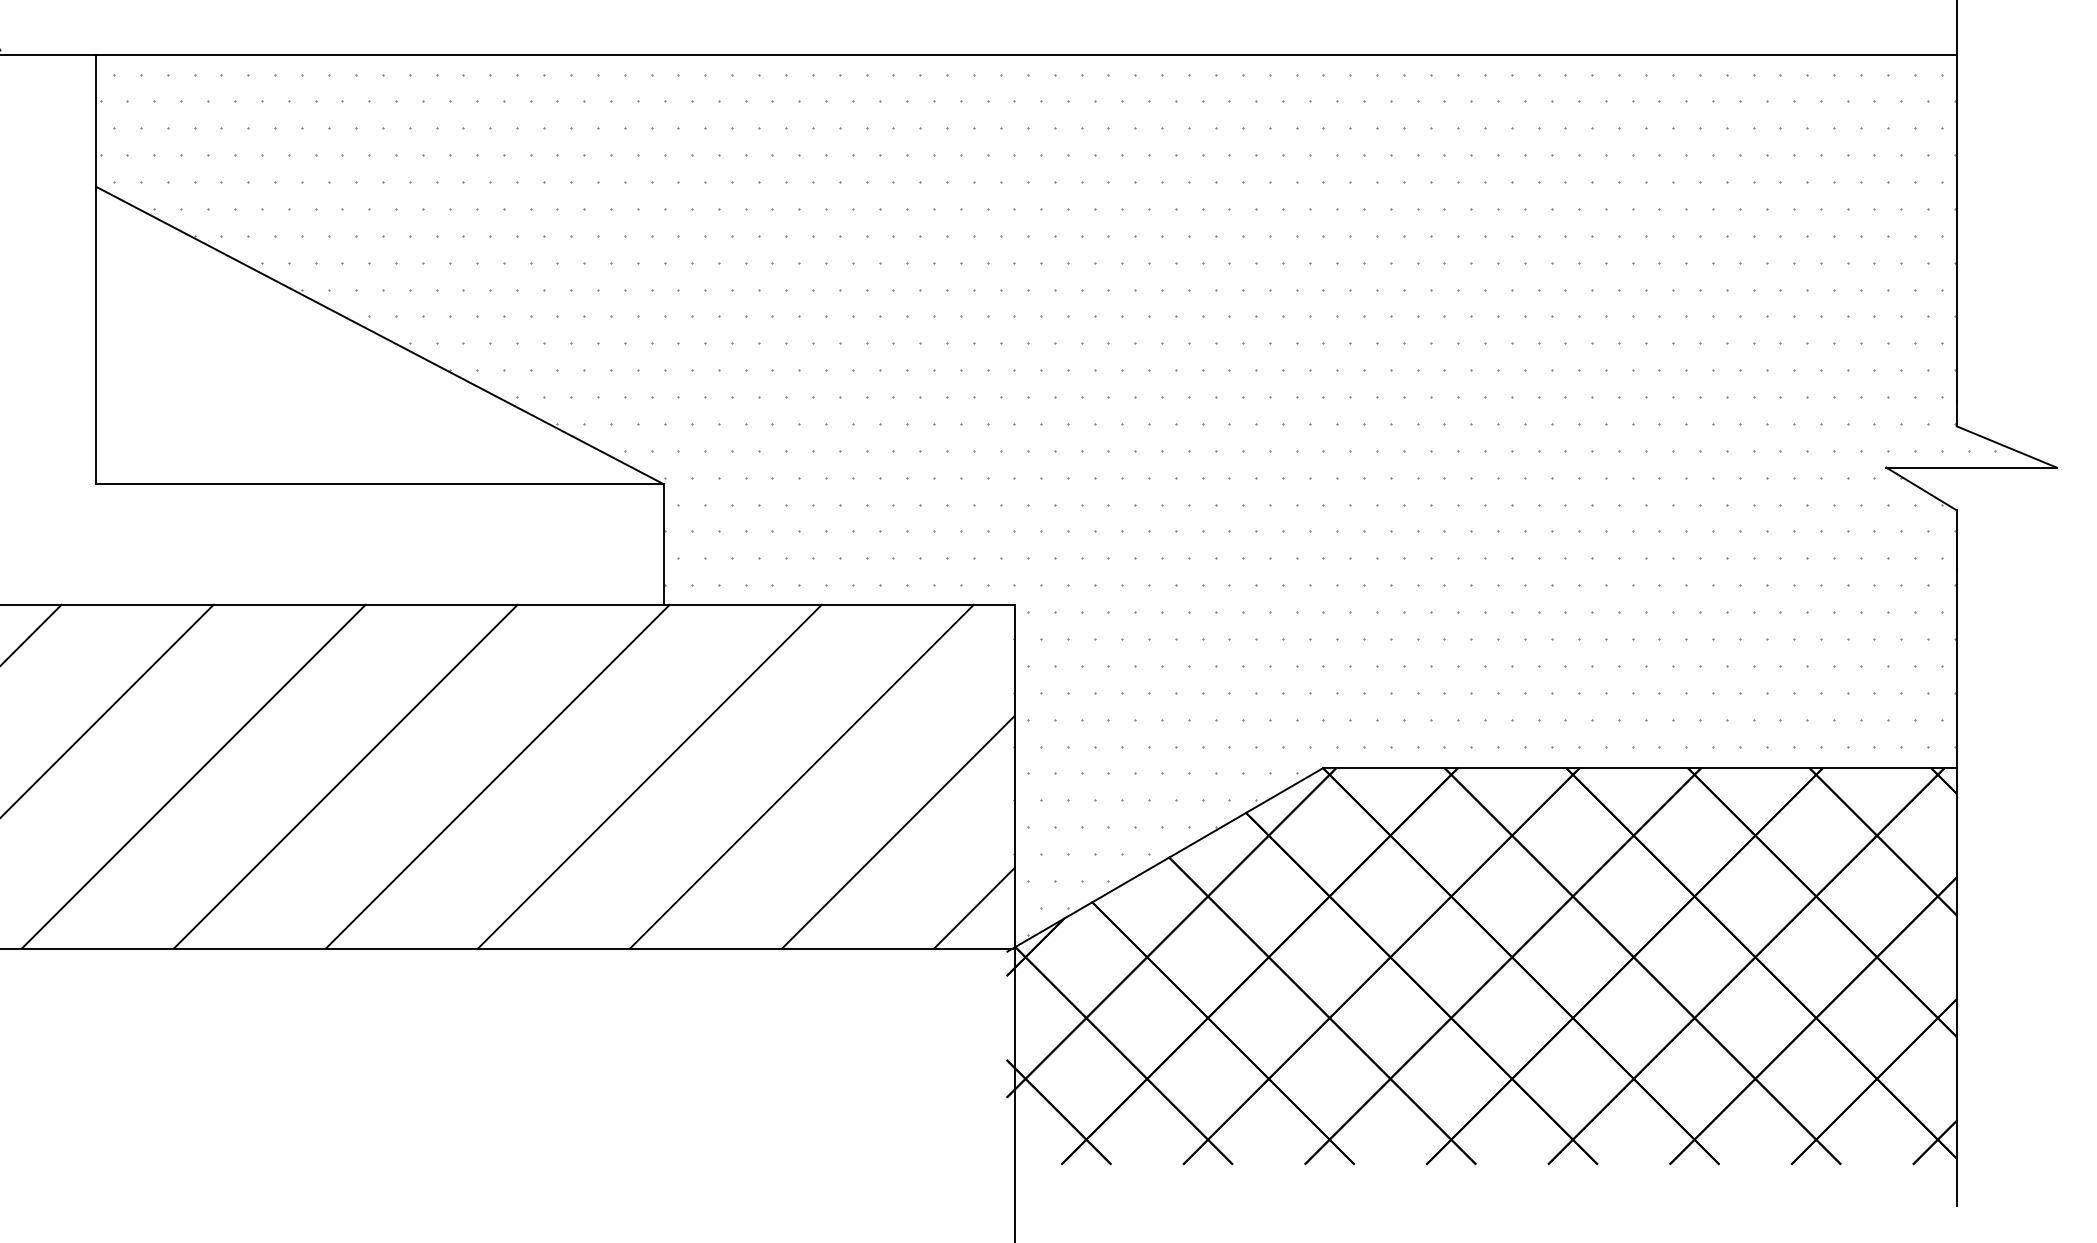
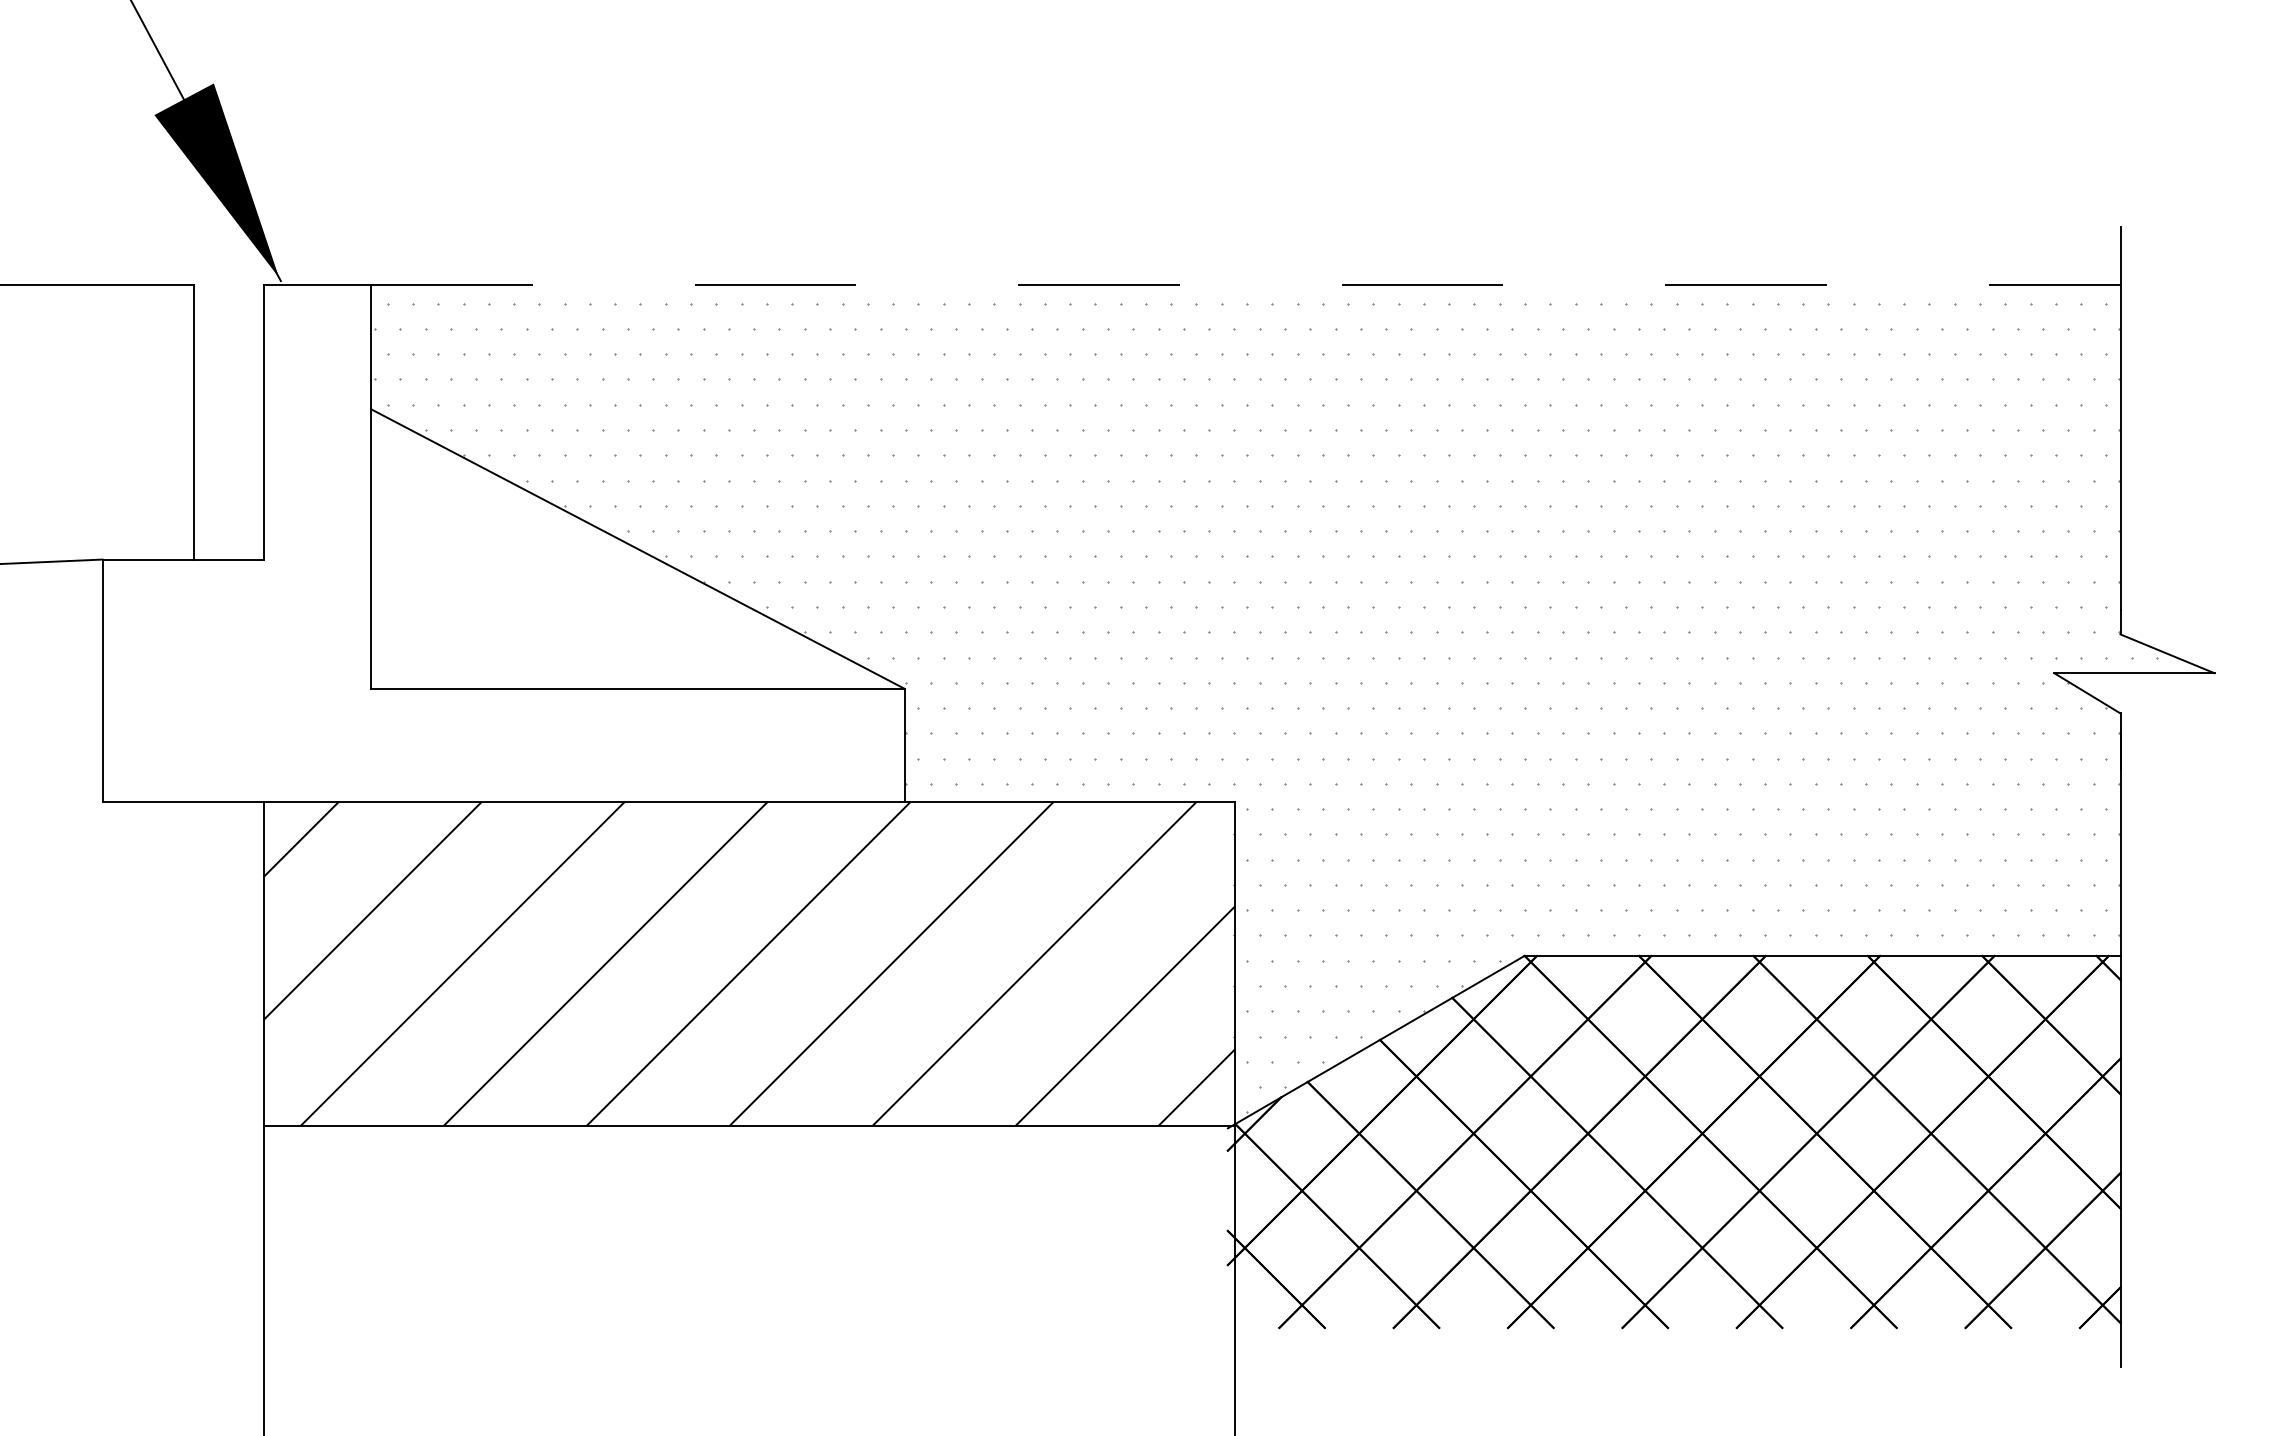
line: (1026, 55) -> (1245, 285), solid -> dashed

